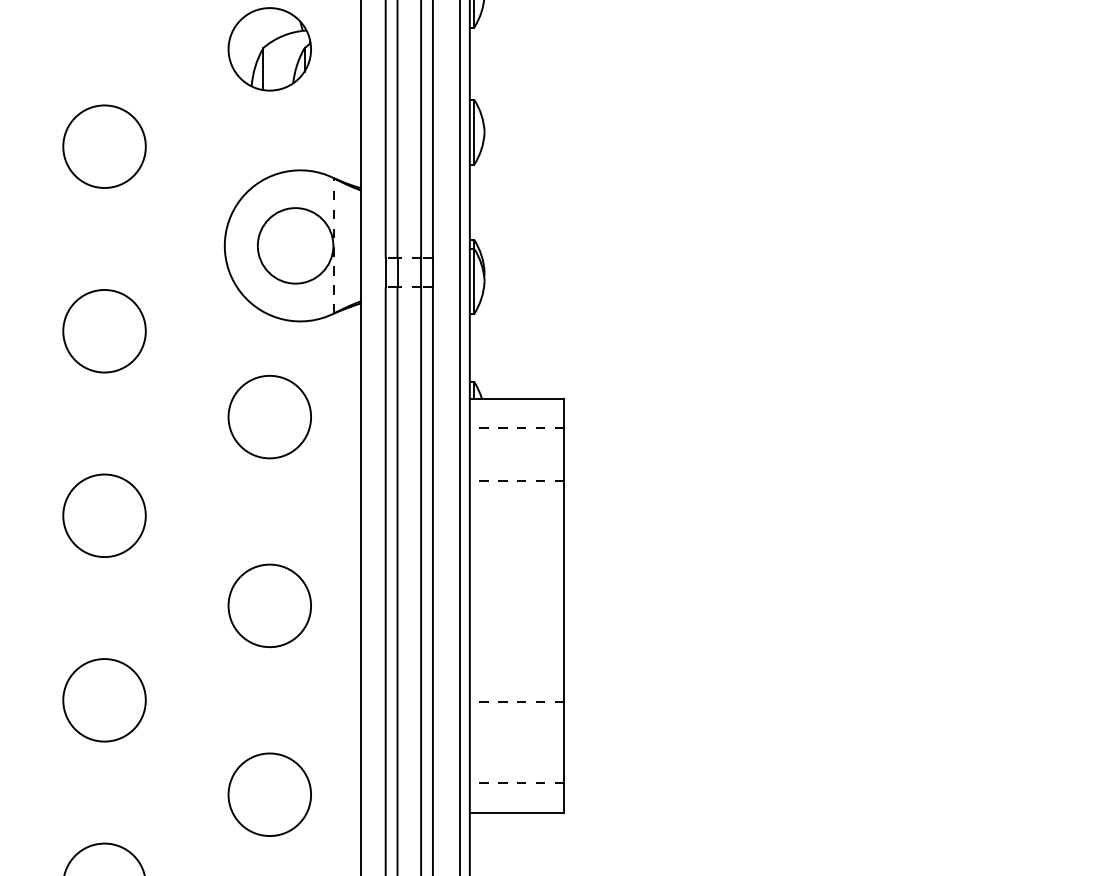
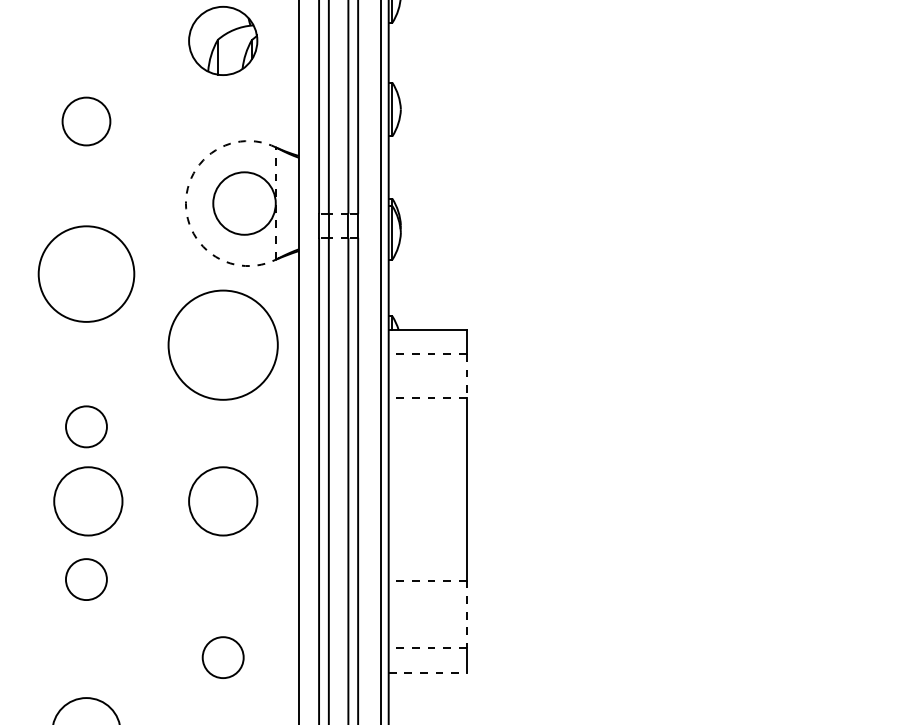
circle: (104, 146) -> (86, 121), size x0.7
arc: (224, 245) -> (185, 203), solid -> dashed
circle: (104, 331) -> (86, 274), size x1.4
circle: (269, 416) -> (222, 344), size x1.6
line: (564, 454) -> (466, 376), solid -> dashed
circle: (104, 515) -> (86, 426), size x0.6
circle: (106, 605) -> (88, 501), added
circle: (104, 700) -> (86, 579), size x0.6
line: (564, 742) -> (466, 614), solid -> dashed
circle: (269, 794) -> (222, 657), size x0.6
line: (517, 812) -> (428, 672), solid -> dashed

